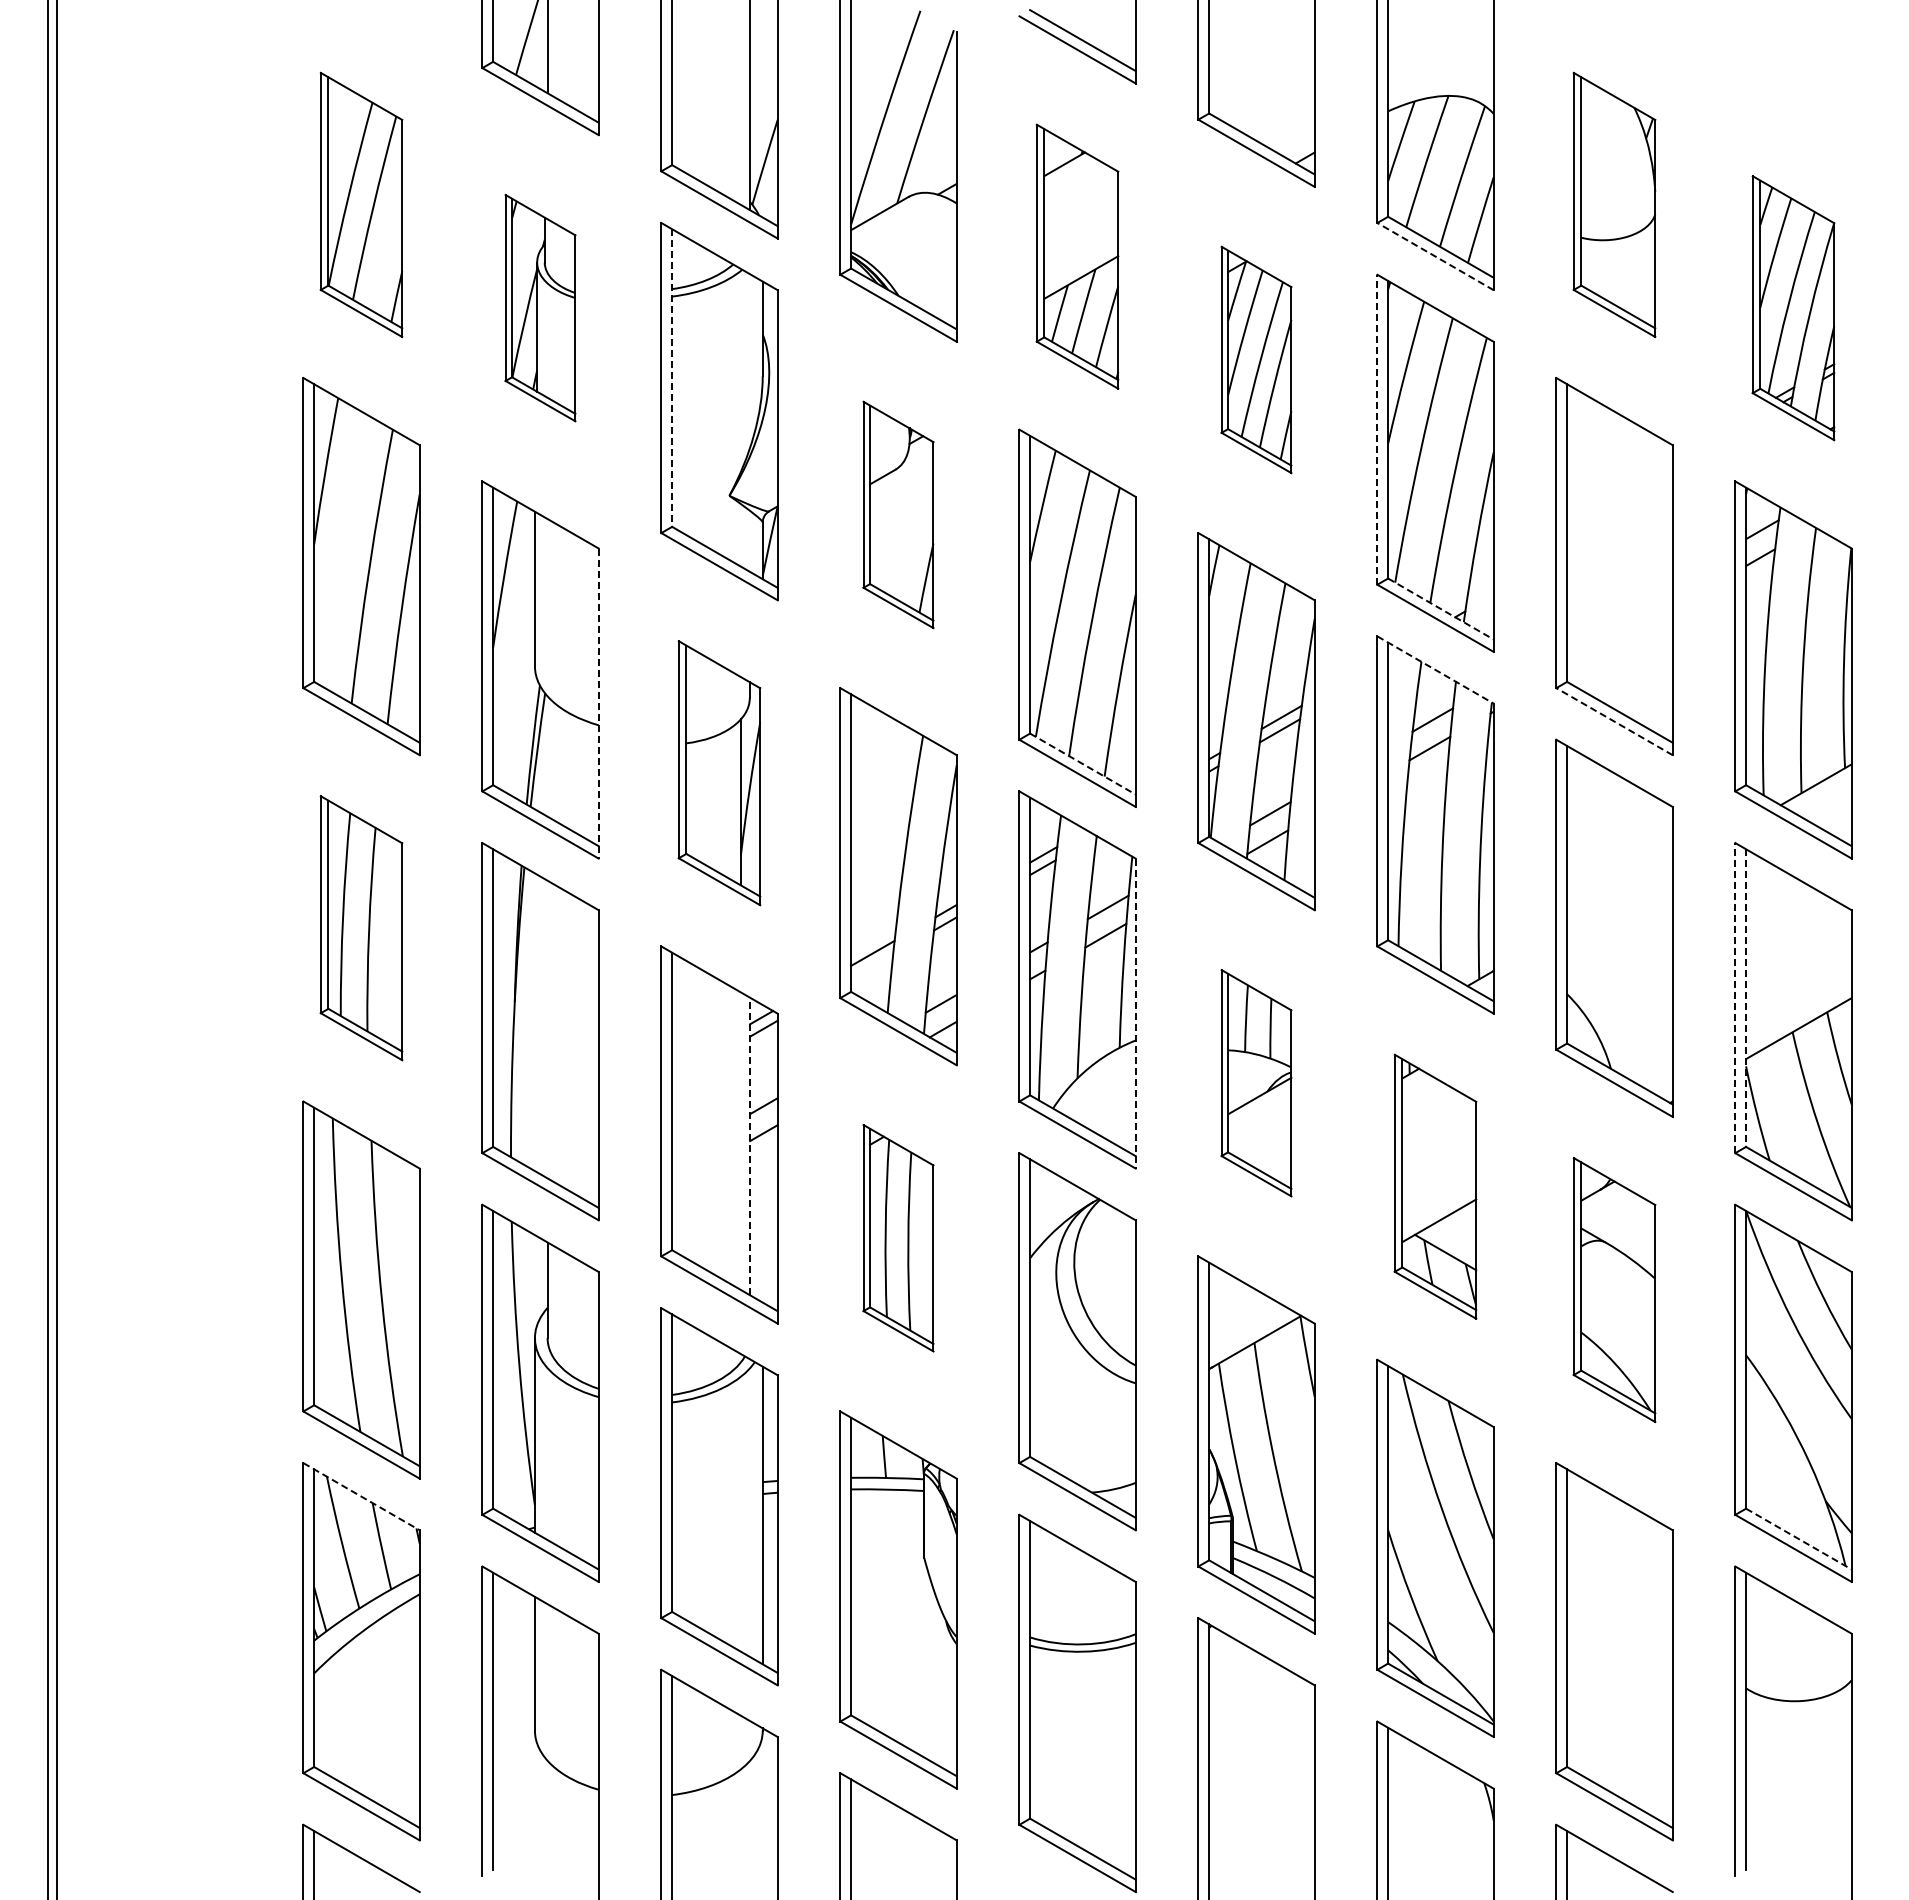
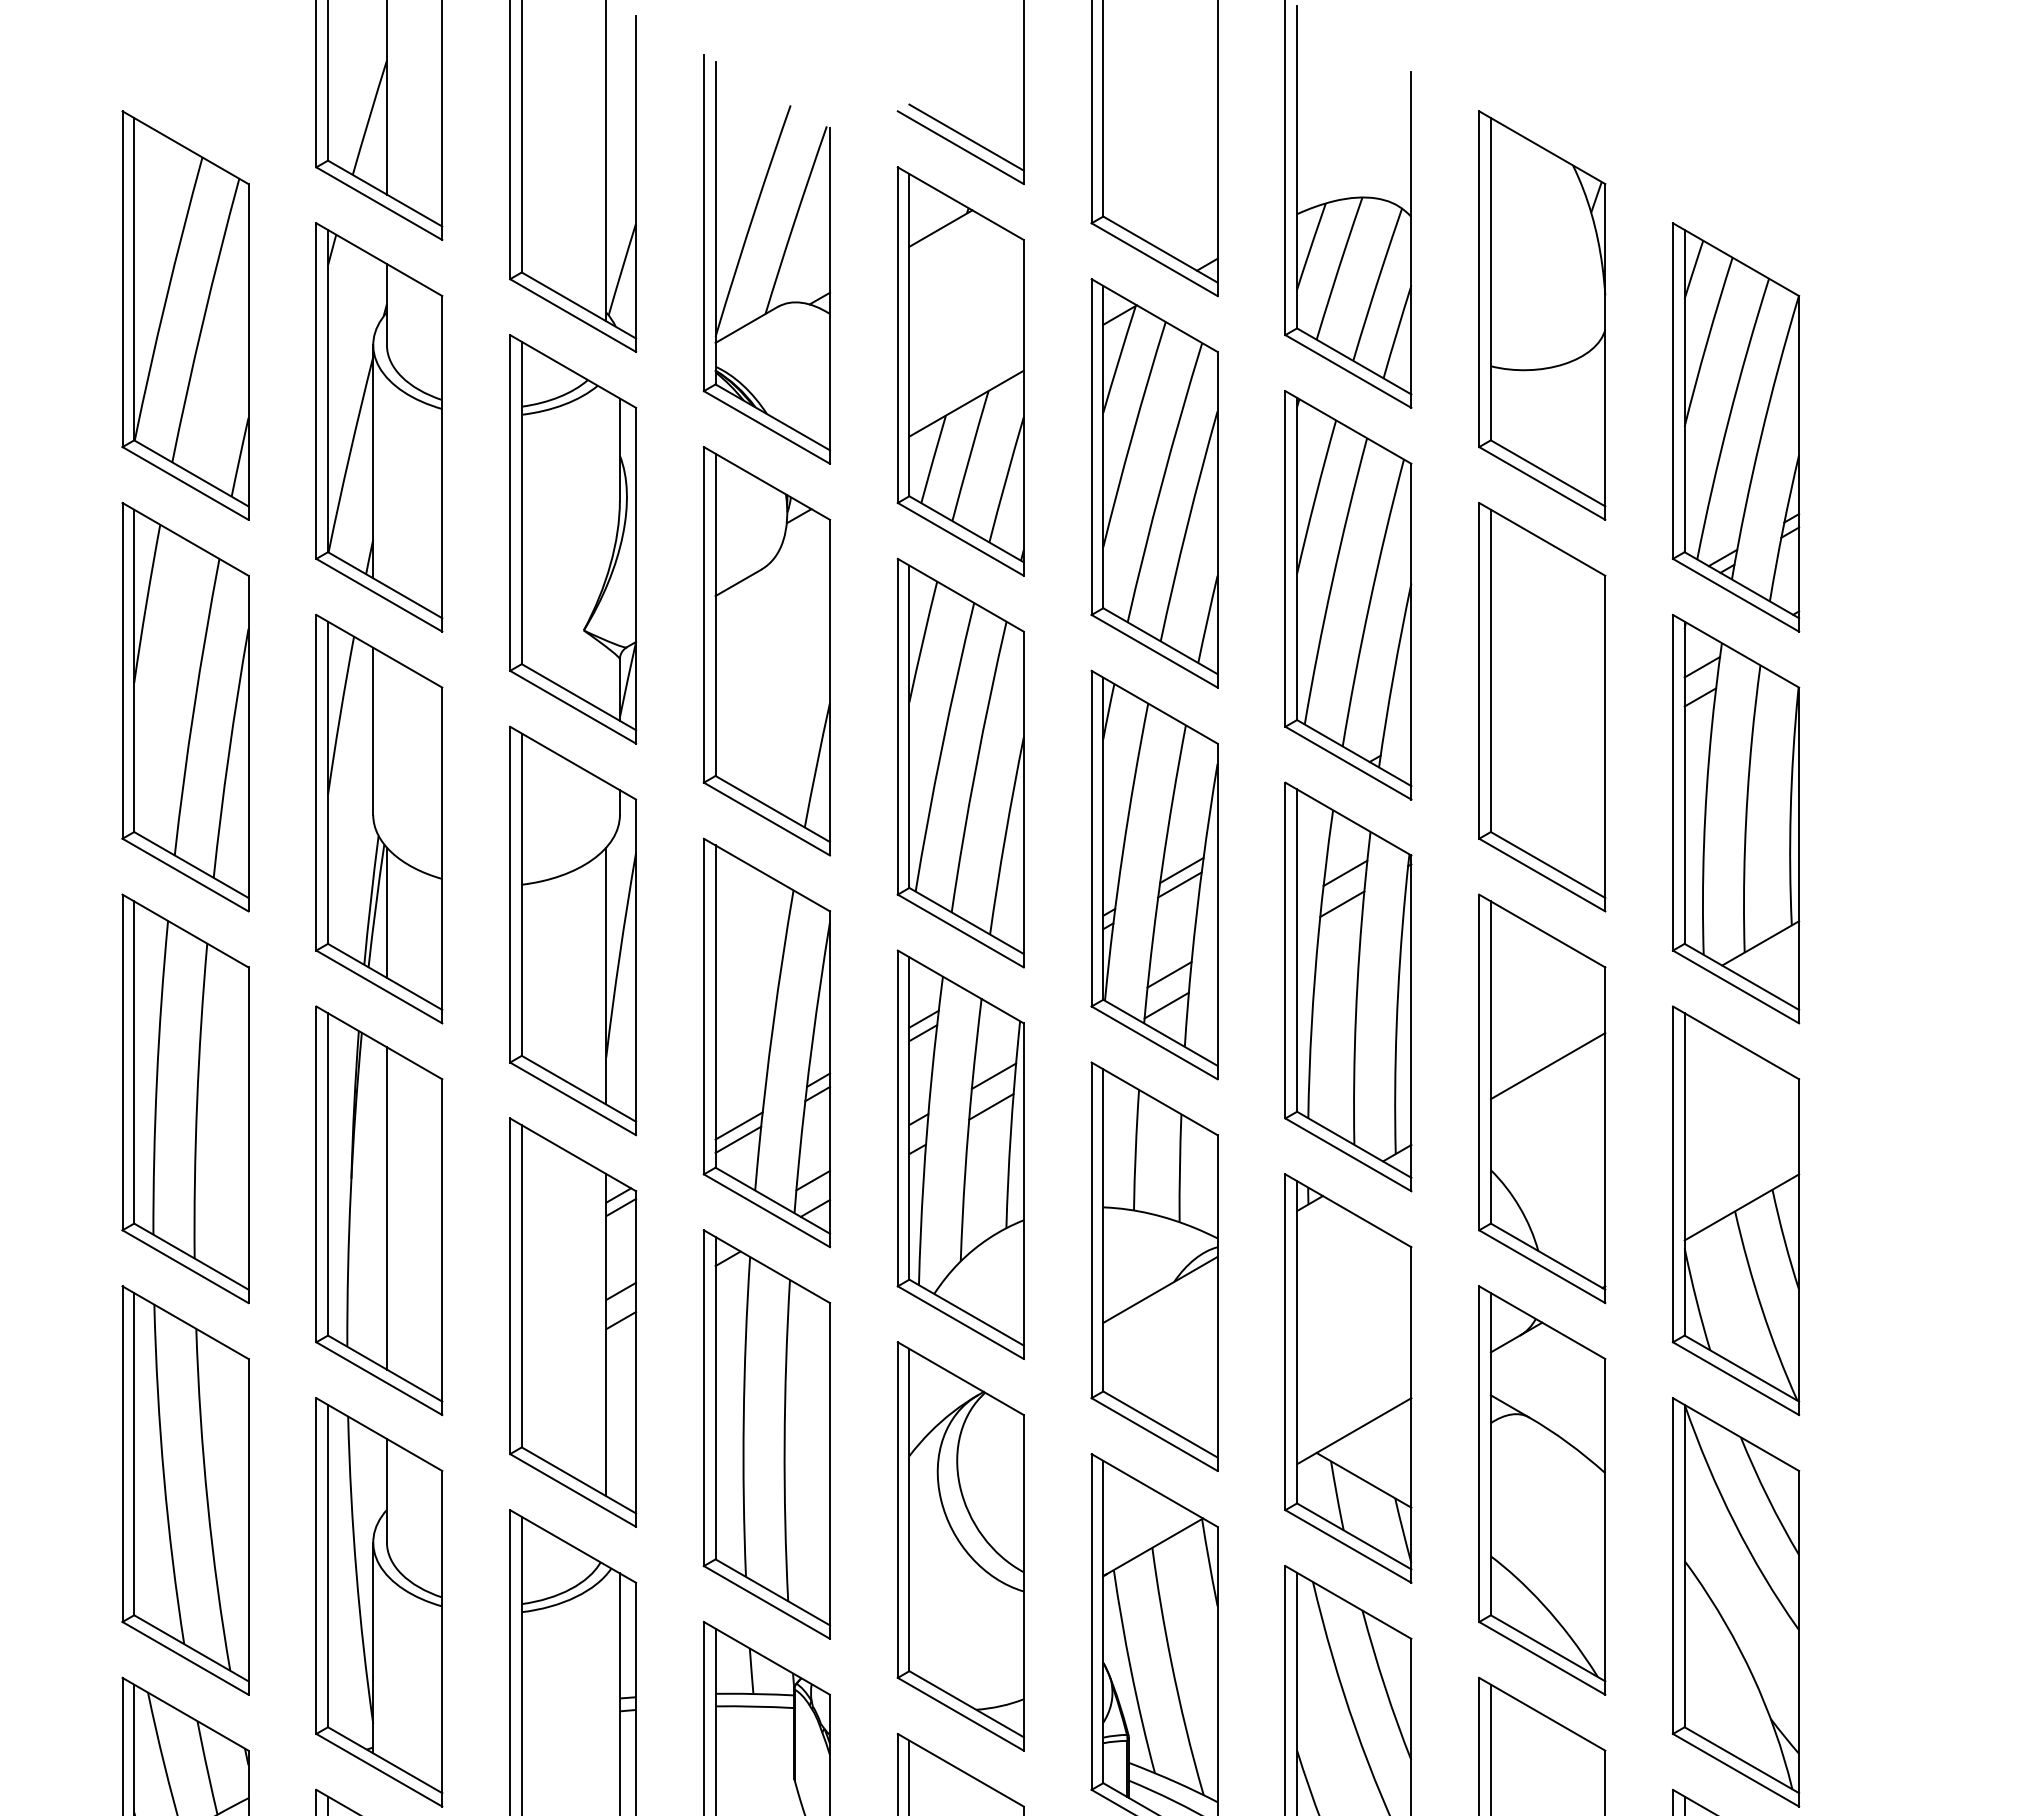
part: (361, 204) -> (185, 315), size x1.43
part: (1614, 204) -> (1542, 315), size x1.43
part: (1077, 256) -> (960, 371), size x1.43
line: (1435, 256) -> (1348, 371), dashed -> solid
part: (540, 307) -> (379, 426), size x1.67
part: (1793, 307) -> (1736, 426), size x1.43
part: (1256, 359) -> (1154, 482), size x1.67
line: (672, 378) -> (522, 503), dashed -> solid
line: (1377, 429) -> (1285, 558), dashed -> solid
part: (898, 514) -> (766, 650), size x1.67
line: (1440, 609) -> (1353, 753), dashed -> solid
line: (1435, 670) -> (1348, 819), dashed -> solid
line: (598, 704) -> (442, 856), dashed -> solid
line: (1614, 721) -> (1542, 874), dashed -> solid
line: (547, 756) -> (386, 912), added
line: (1083, 764) -> (967, 921), dashed -> solid
part: (719, 772) -> (573, 930), size x1.43
line: (1619, 897) -> (1547, 1065), added
part: (361, 927) -> (185, 1097), size x1.43
line: (872, 966) -> (738, 1140), added
line: (1735, 997) -> (1673, 1173), dashed -> solid
line: (1746, 998) -> (1685, 1174), dashed -> solid
line: (1135, 1013) -> (1023, 1191), dashed -> solid
line: (547, 1029) -> (386, 1208), added
part: (1256, 1082) -> (1154, 1265), size x1.67
line: (750, 1146) -> (606, 1335), dashed -> solid
part: (1435, 1186) -> (1348, 1378), size x1.43
part: (898, 1237) -> (766, 1433), size x1.67
part: (1614, 1289) -> (1542, 1489), size x1.43
line: (362, 1496) -> (186, 1714), dashed -> solid
line: (1798, 1539) -> (1741, 1760), dashed -> solid

